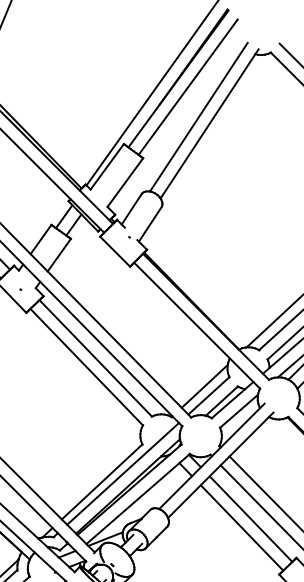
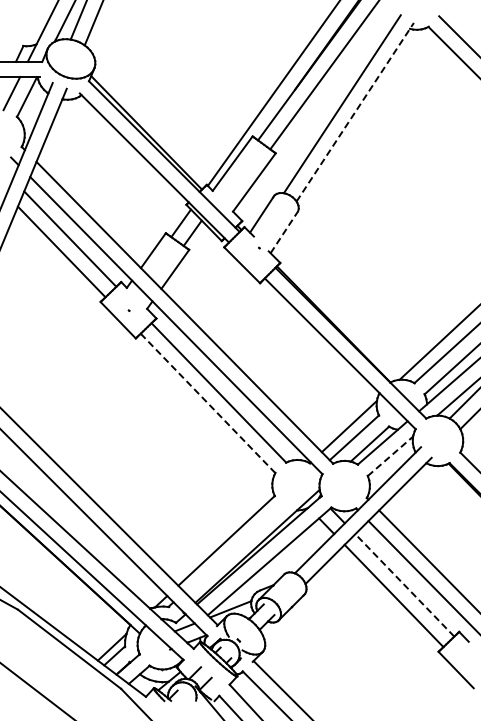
line: (209, 124) -> (355, 112), solid -> dashed
line: (150, 223) -> (284, 231), solid -> dashed
line: (87, 367) -> (208, 403), solid -> dashed
line: (239, 410) -> (390, 455), solid -> dashed
line: (122, 474) -> (251, 531), removed
line: (250, 519) -> (404, 585), solid -> dashed

